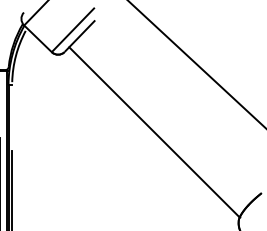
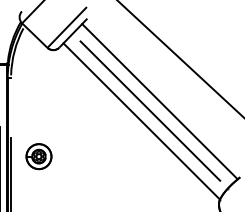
line: (174, 110) -> (160, 101), added
line: (163, 120) -> (150, 110), added
part: (42, 170) -> (38, 156), added

